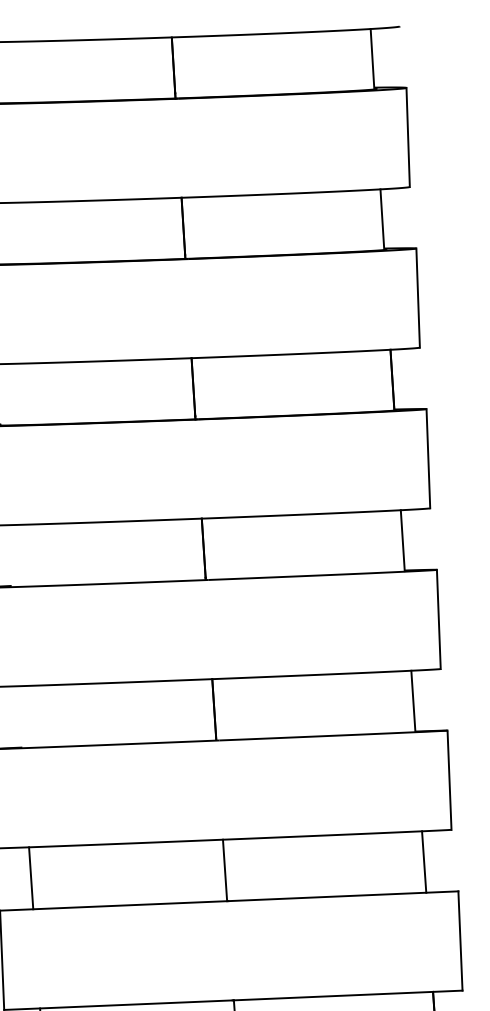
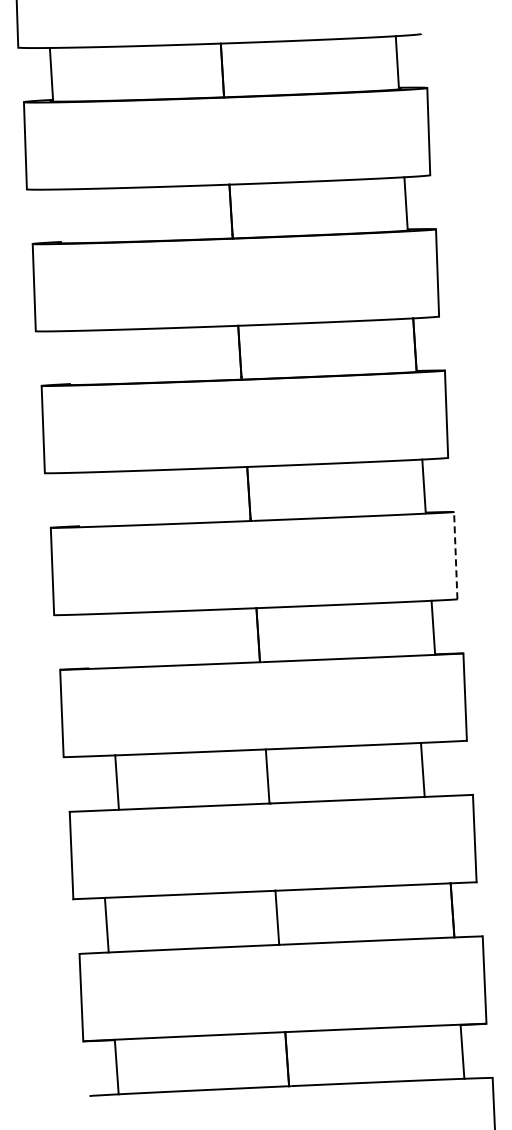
line: (438, 619) -> (455, 555), solid -> dashed
line: (423, 862) -> (422, 770), moved
line: (30, 878) -> (116, 782), moved

